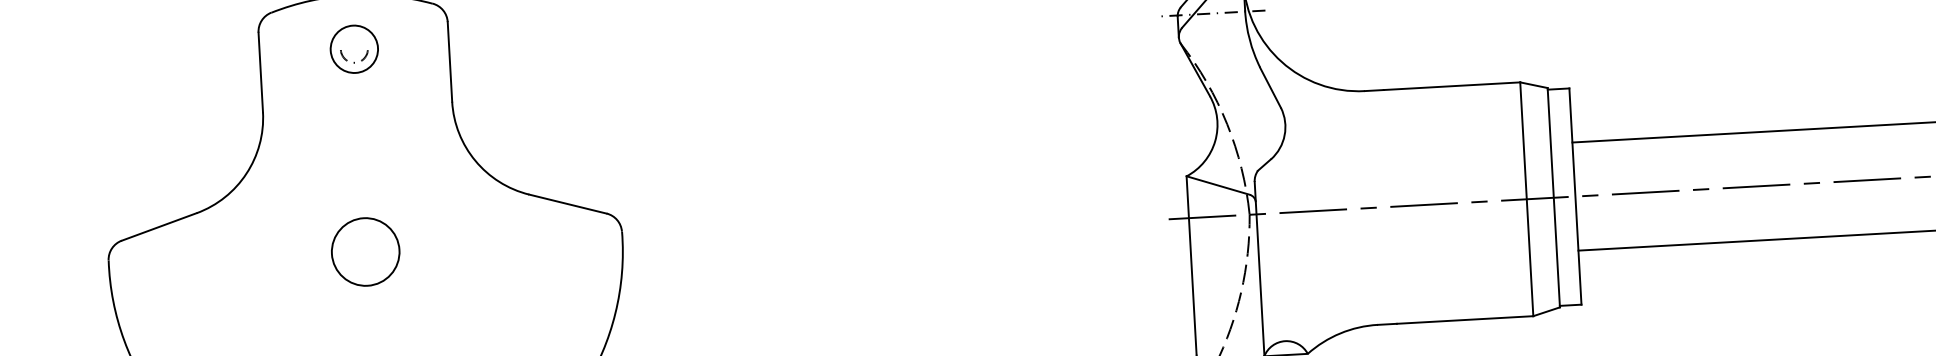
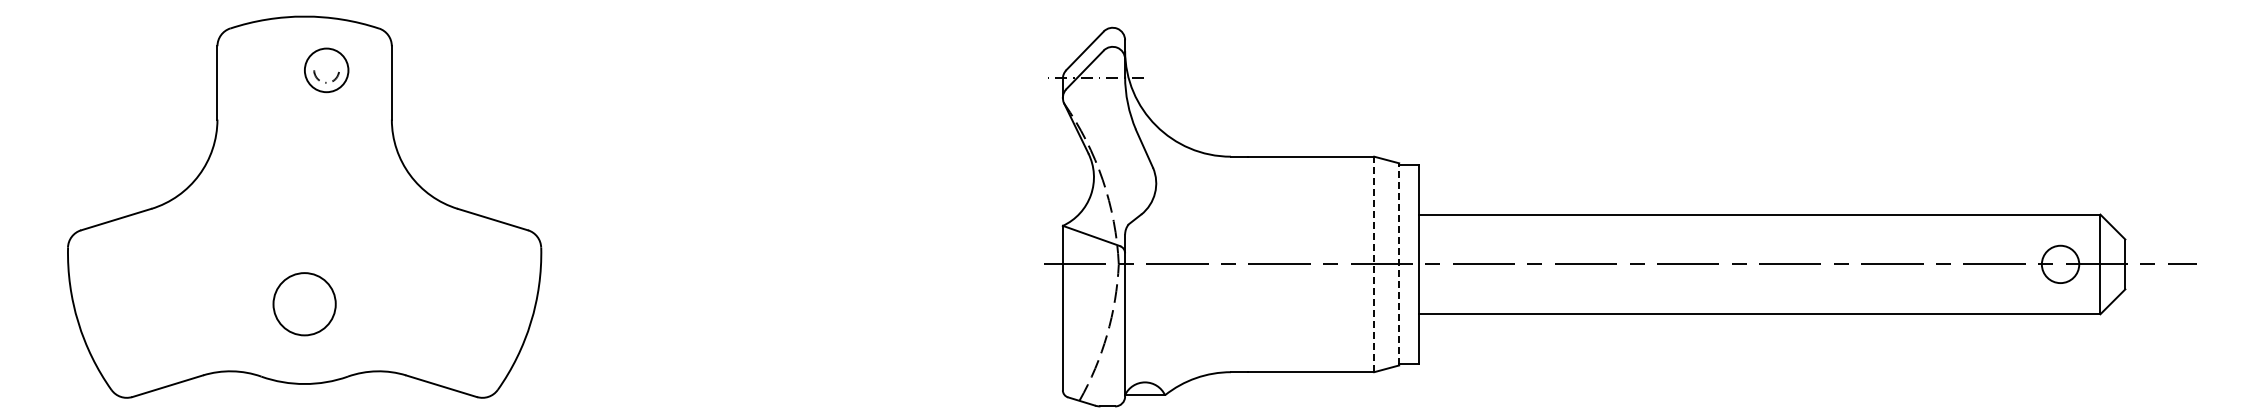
part: (354, 49) -> (326, 70), moved
line: (1554, 196) -> (1399, 263), solid -> dashed
line: (1527, 199) -> (1374, 264), solid -> dashed
circle: (365, 252) -> (304, 304), moved

